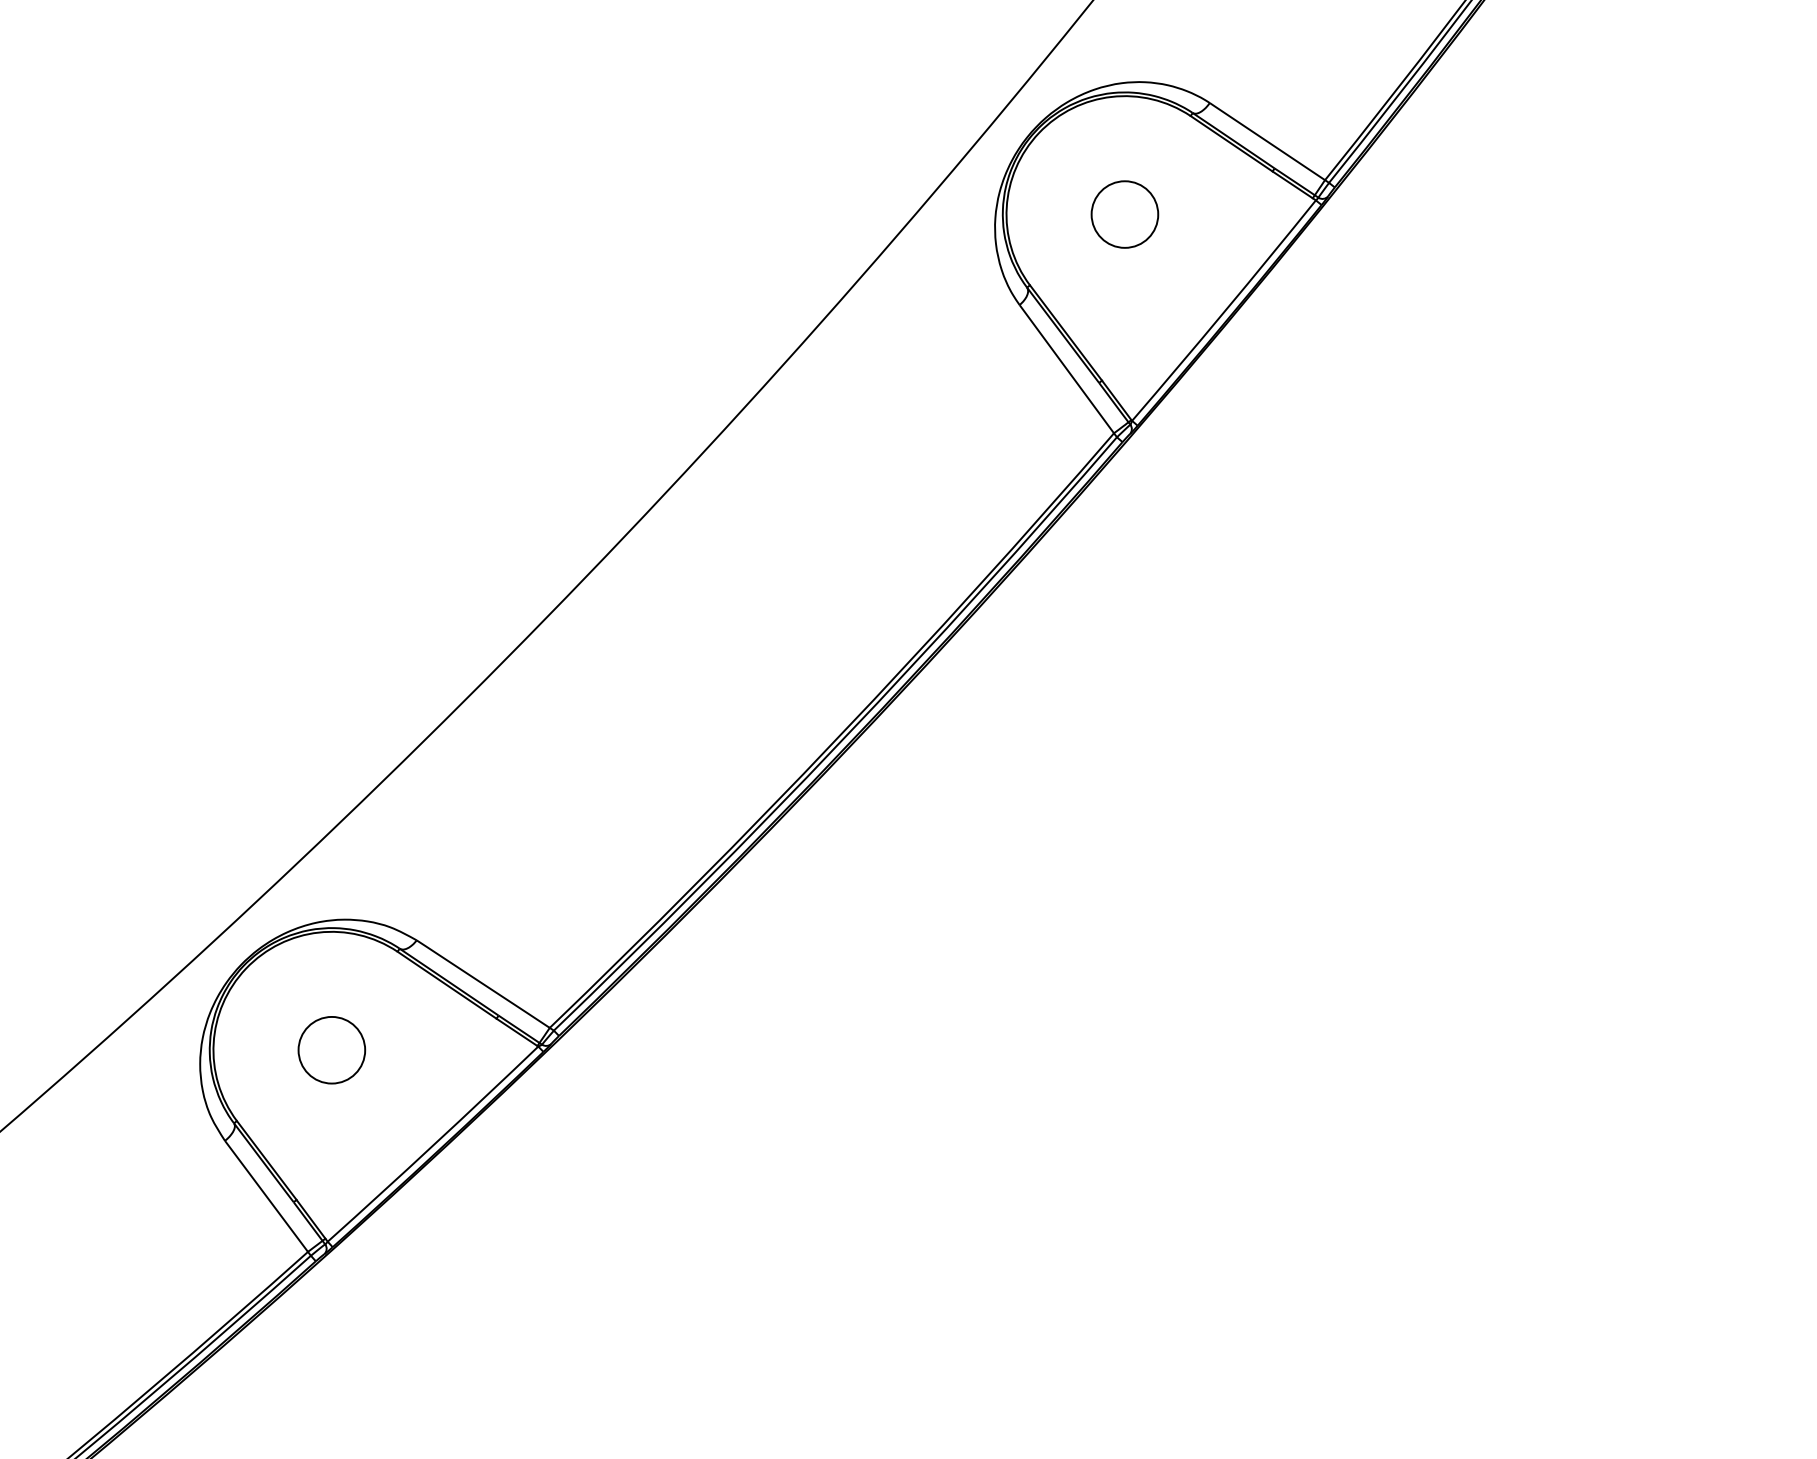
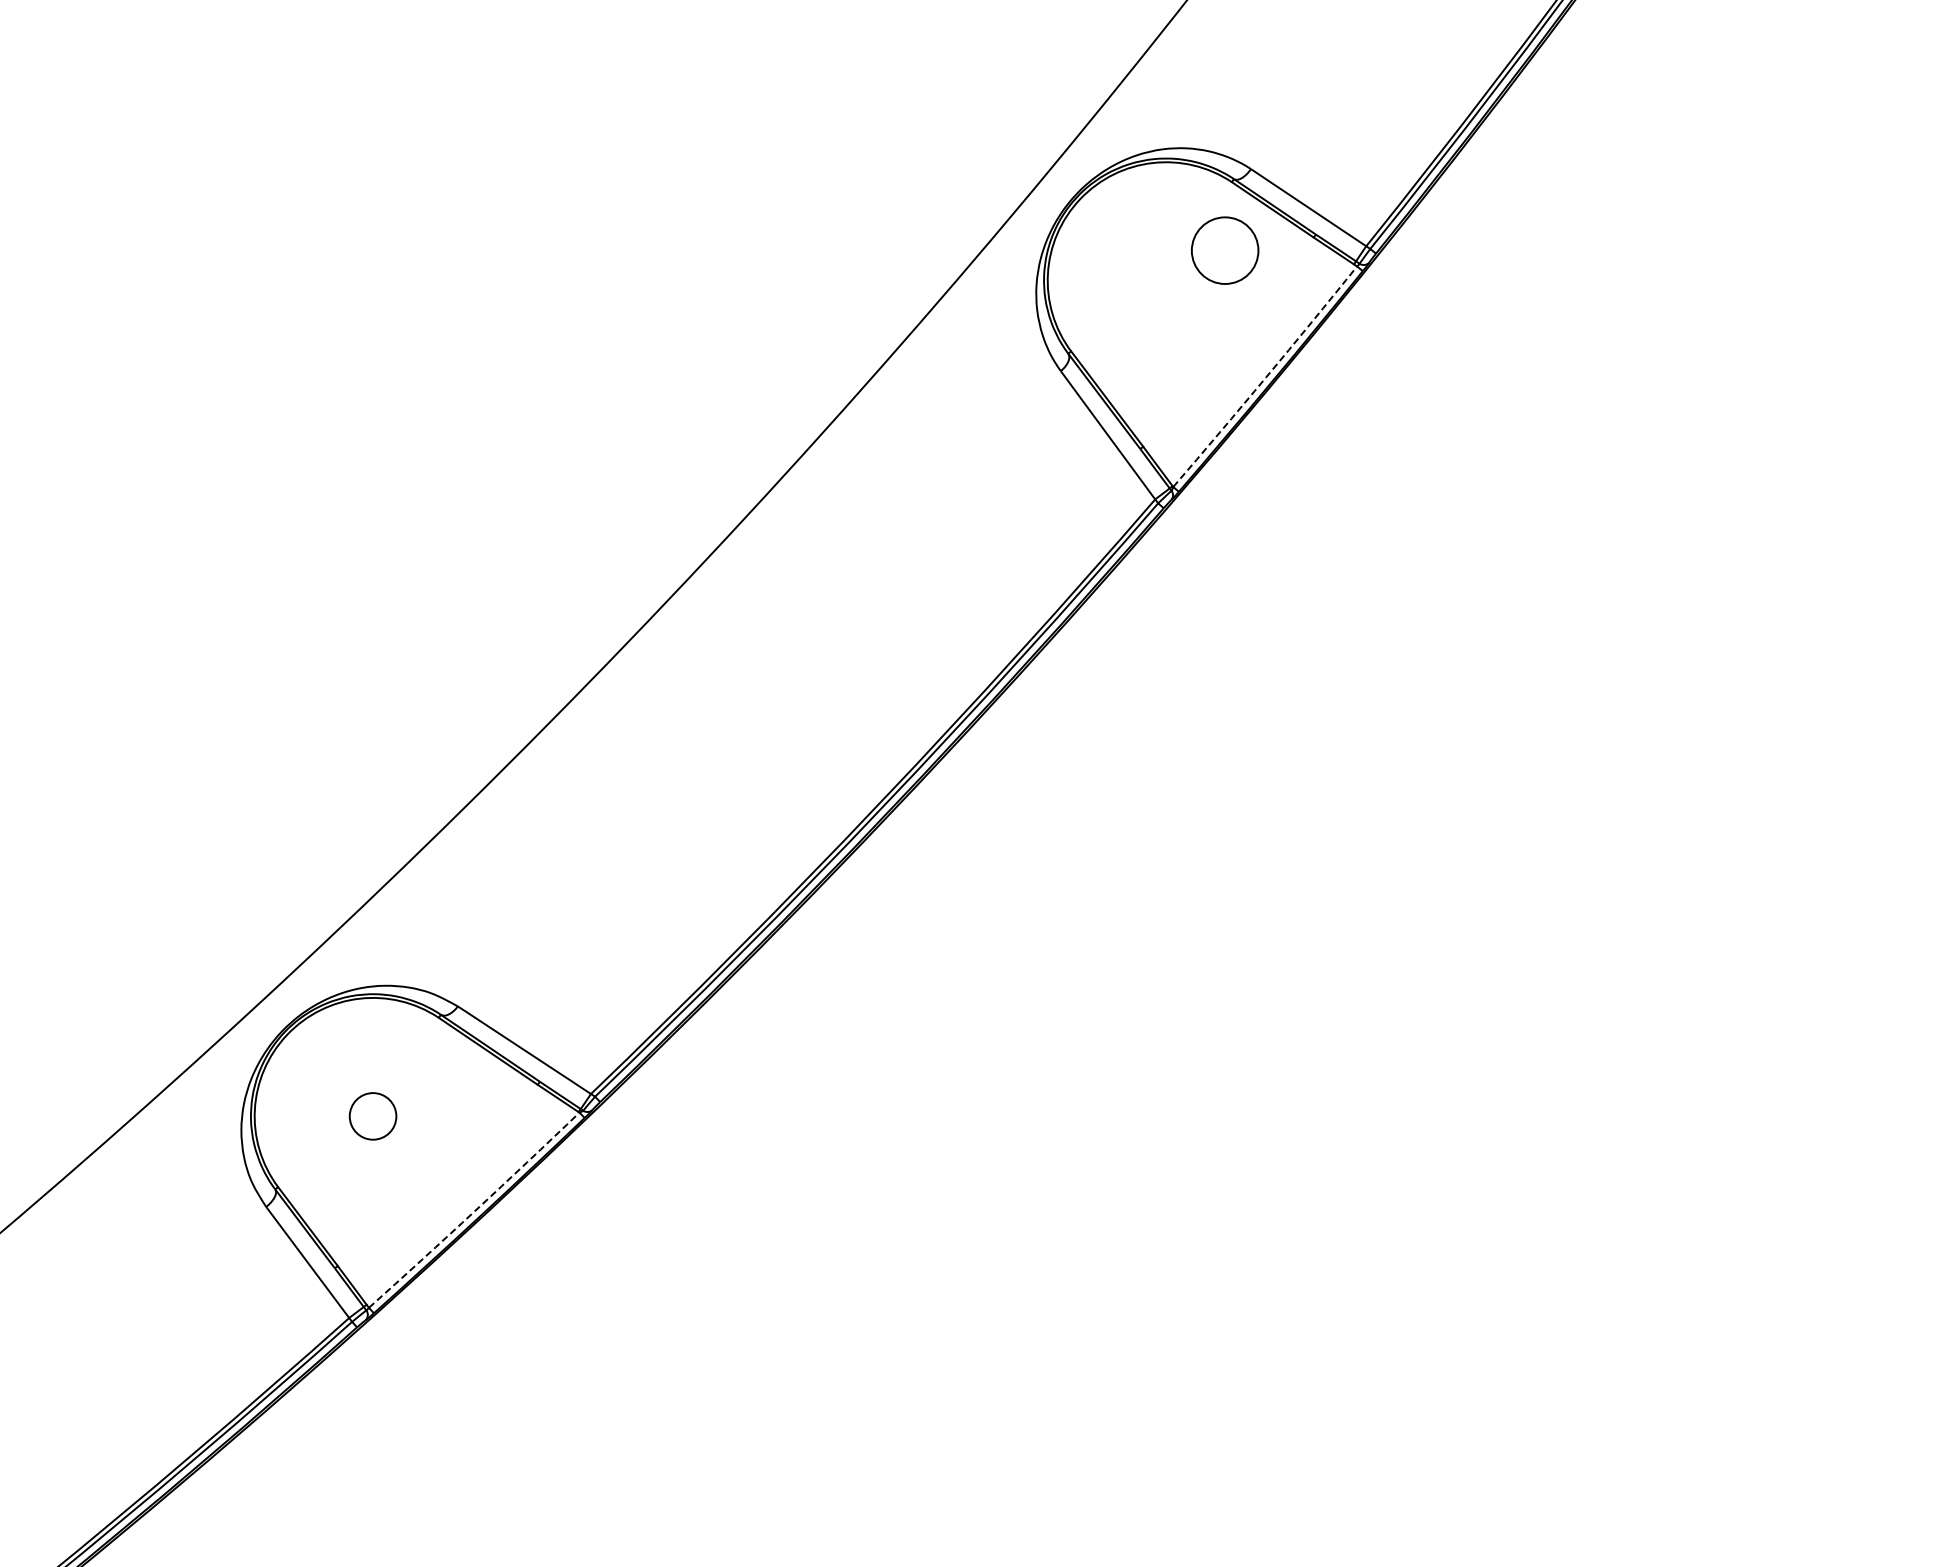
circle: (1125, 214) -> (1225, 250), moved
arc: (1225, 311) -> (1266, 377), solid -> dashed
circle: (331, 1050) -> (372, 1116), size x0.7
arc: (434, 1145) -> (475, 1211), solid -> dashed

